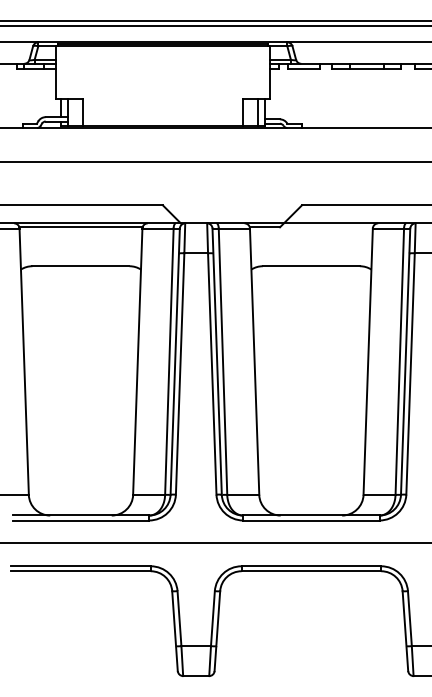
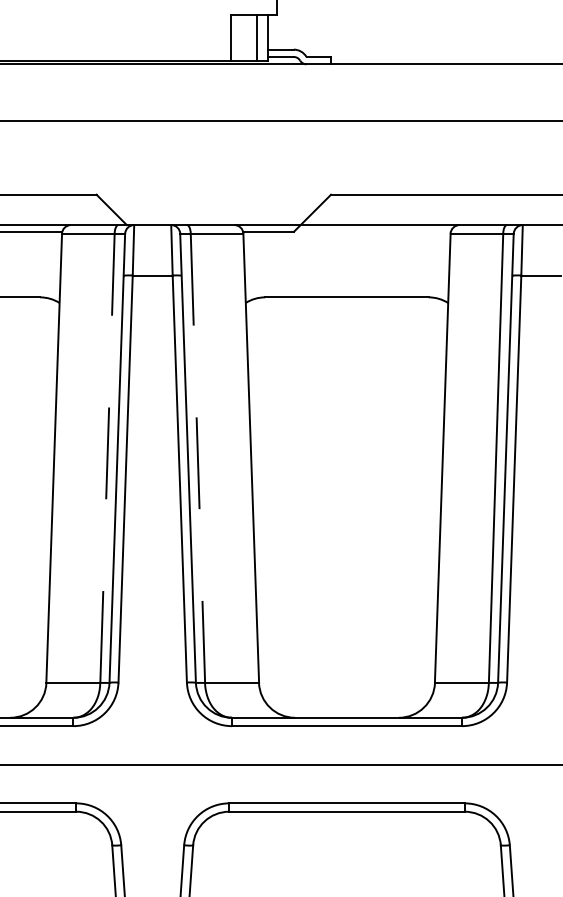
line: (169, 361) -> (107, 458), solid -> dashed
line: (223, 362) -> (198, 459), solid -> dashed

